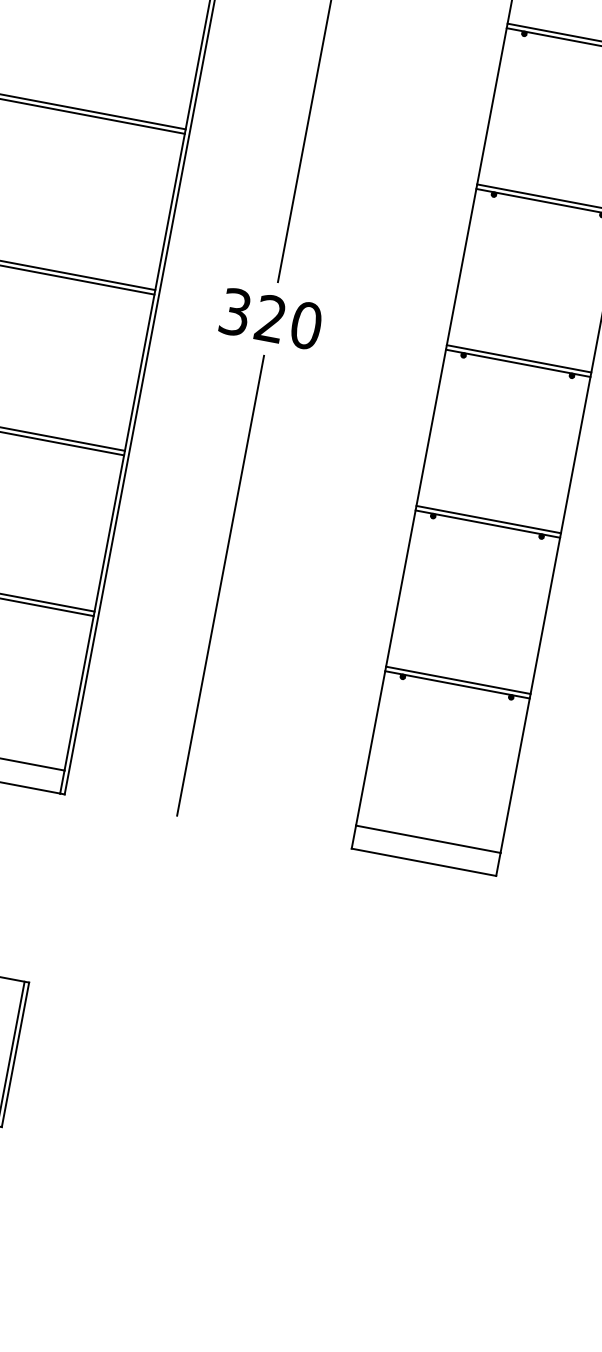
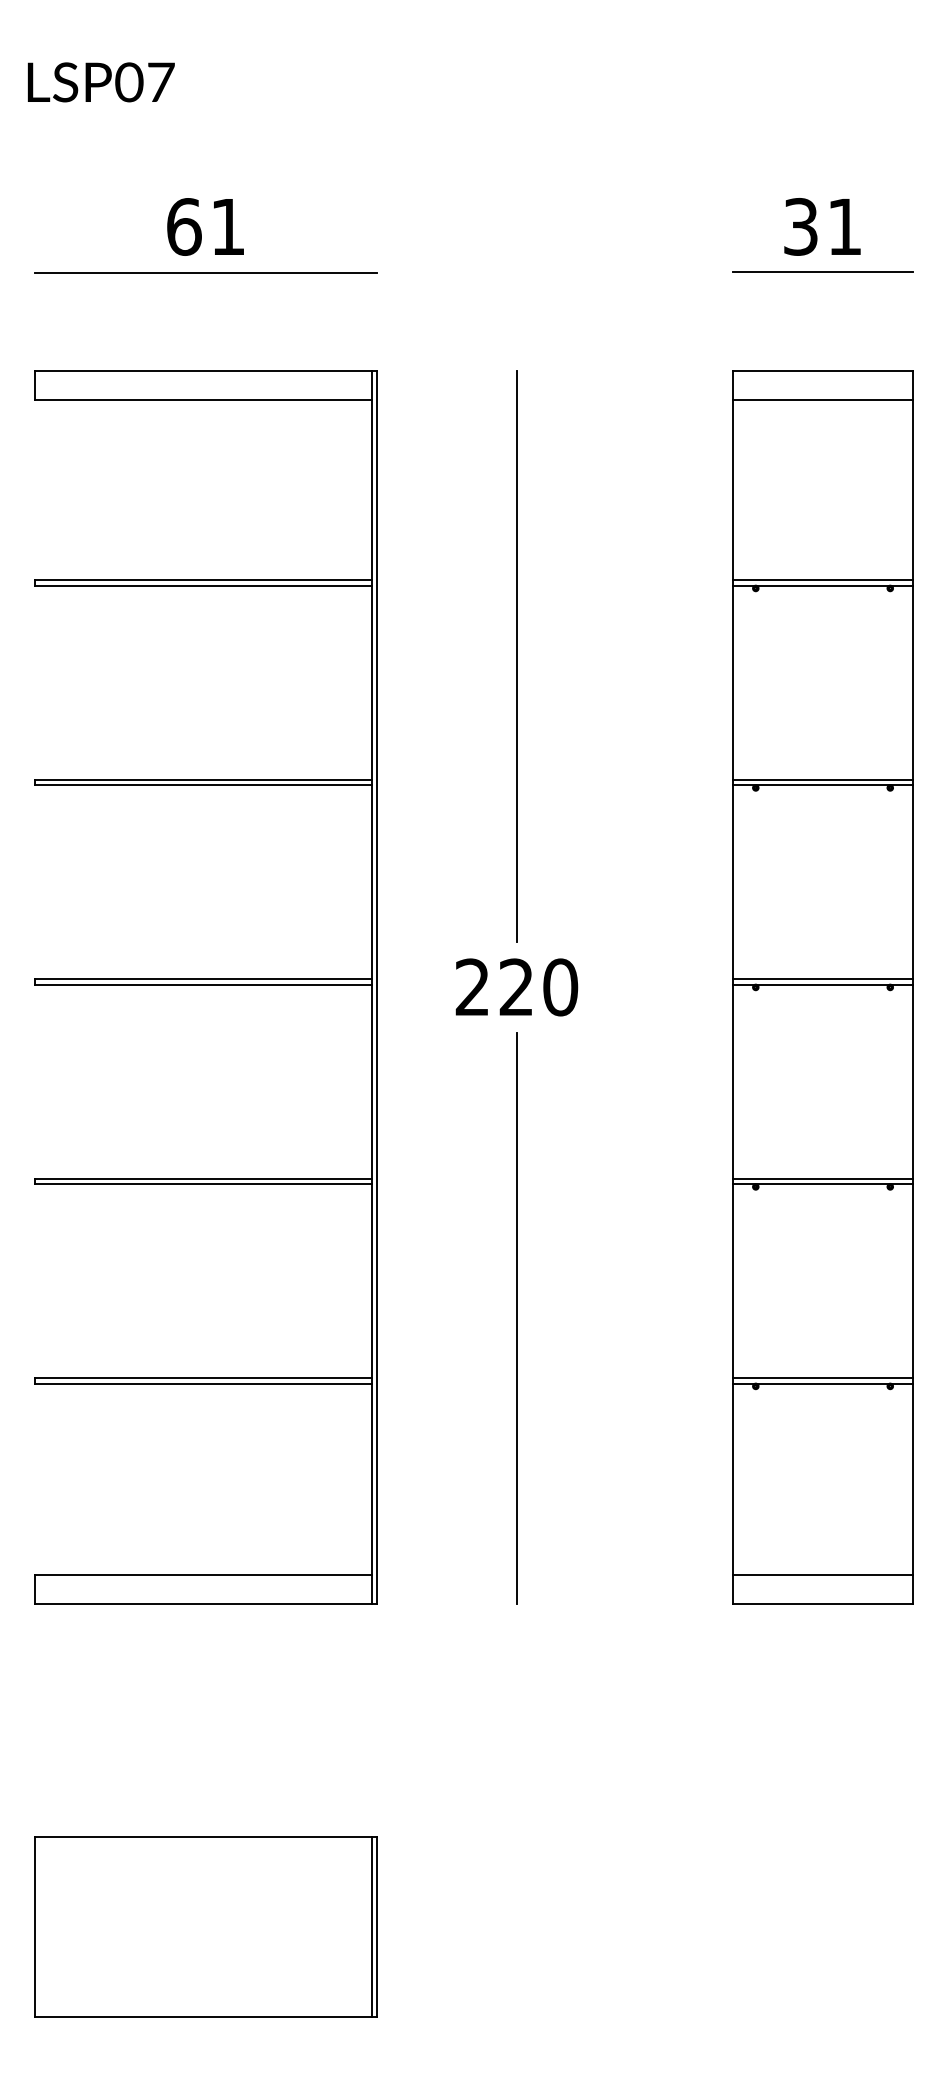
text: (235, 312) -> (472, 987), 320 -> 220

